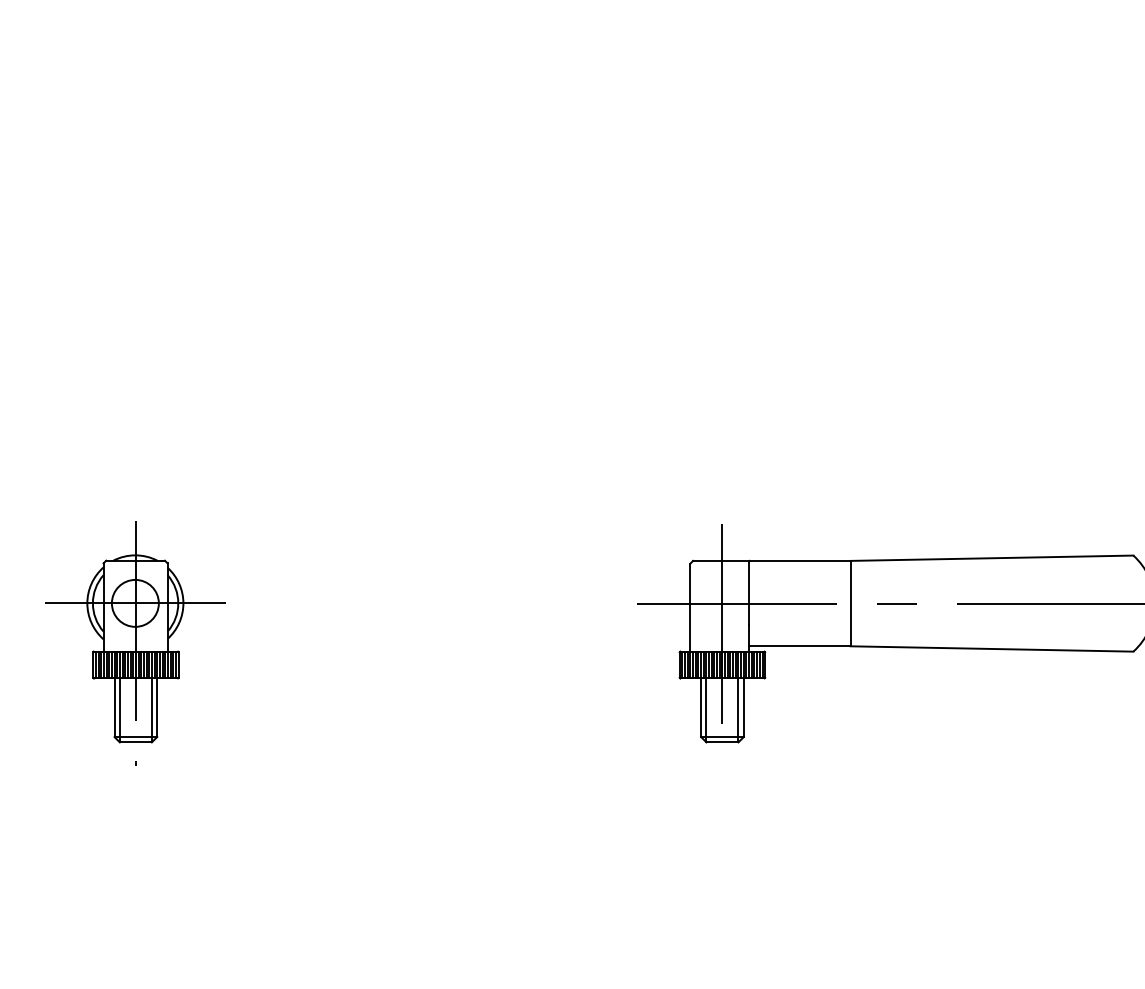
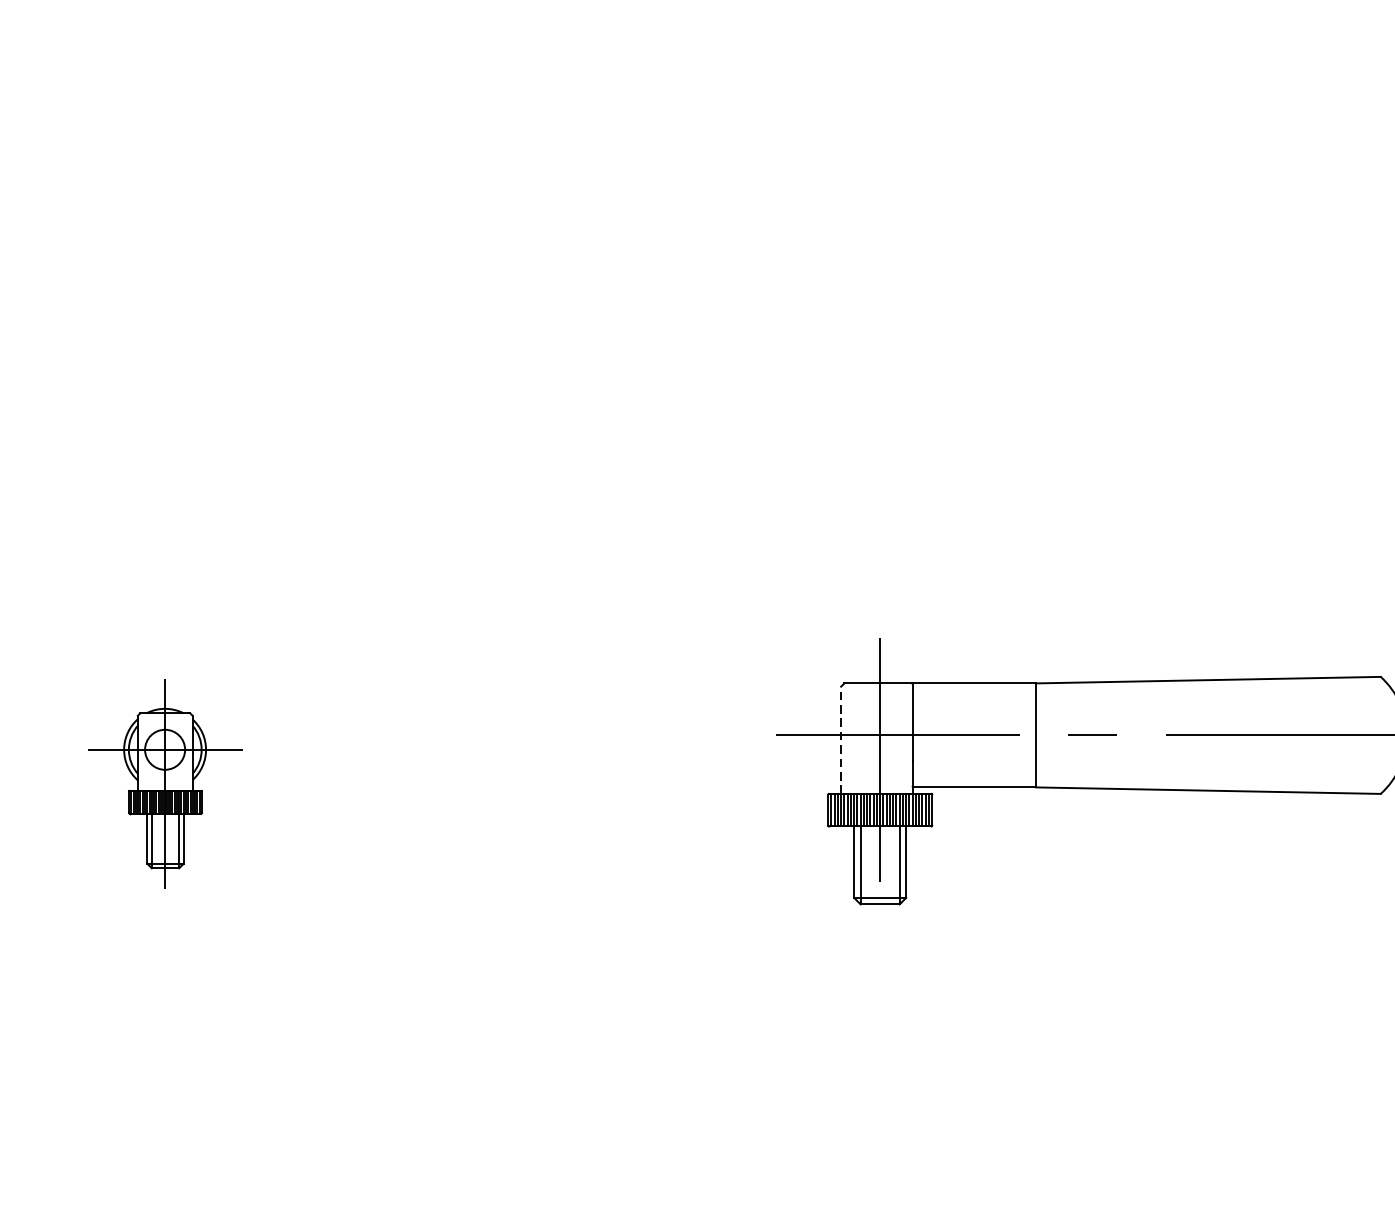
line: (690, 607) -> (841, 740), solid -> dashed
part: (135, 643) -> (165, 783), size x0.7

